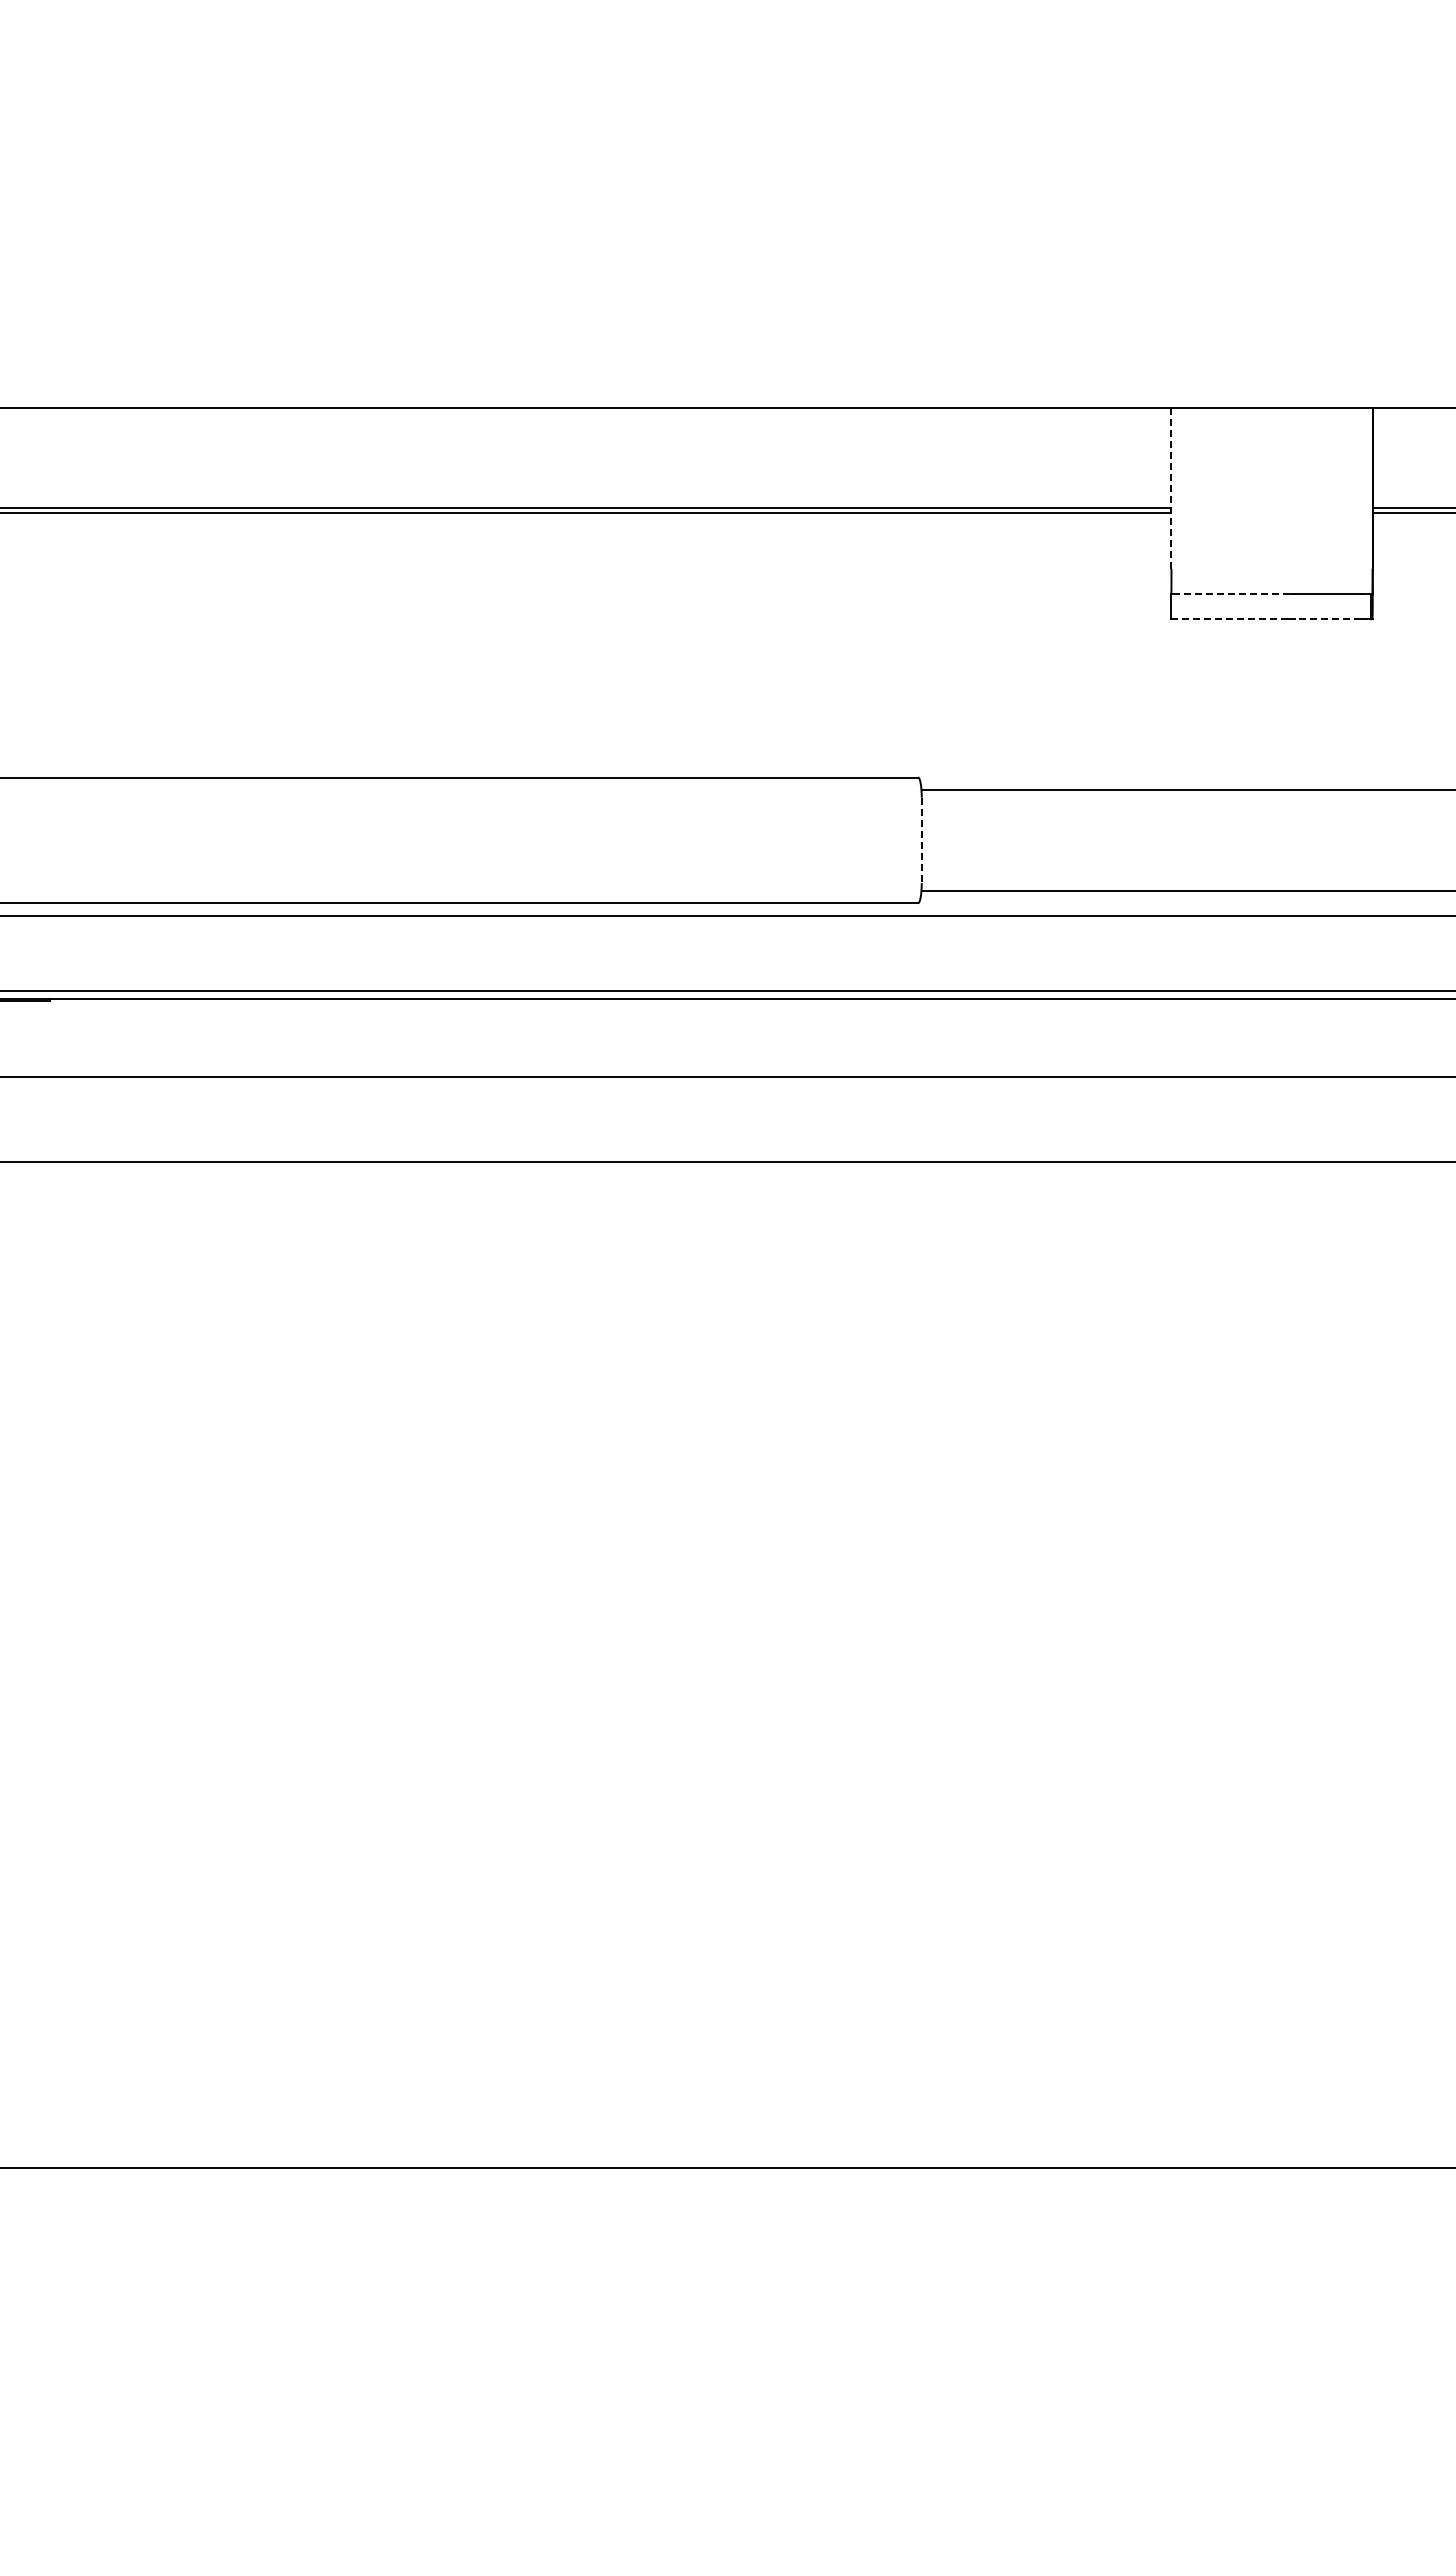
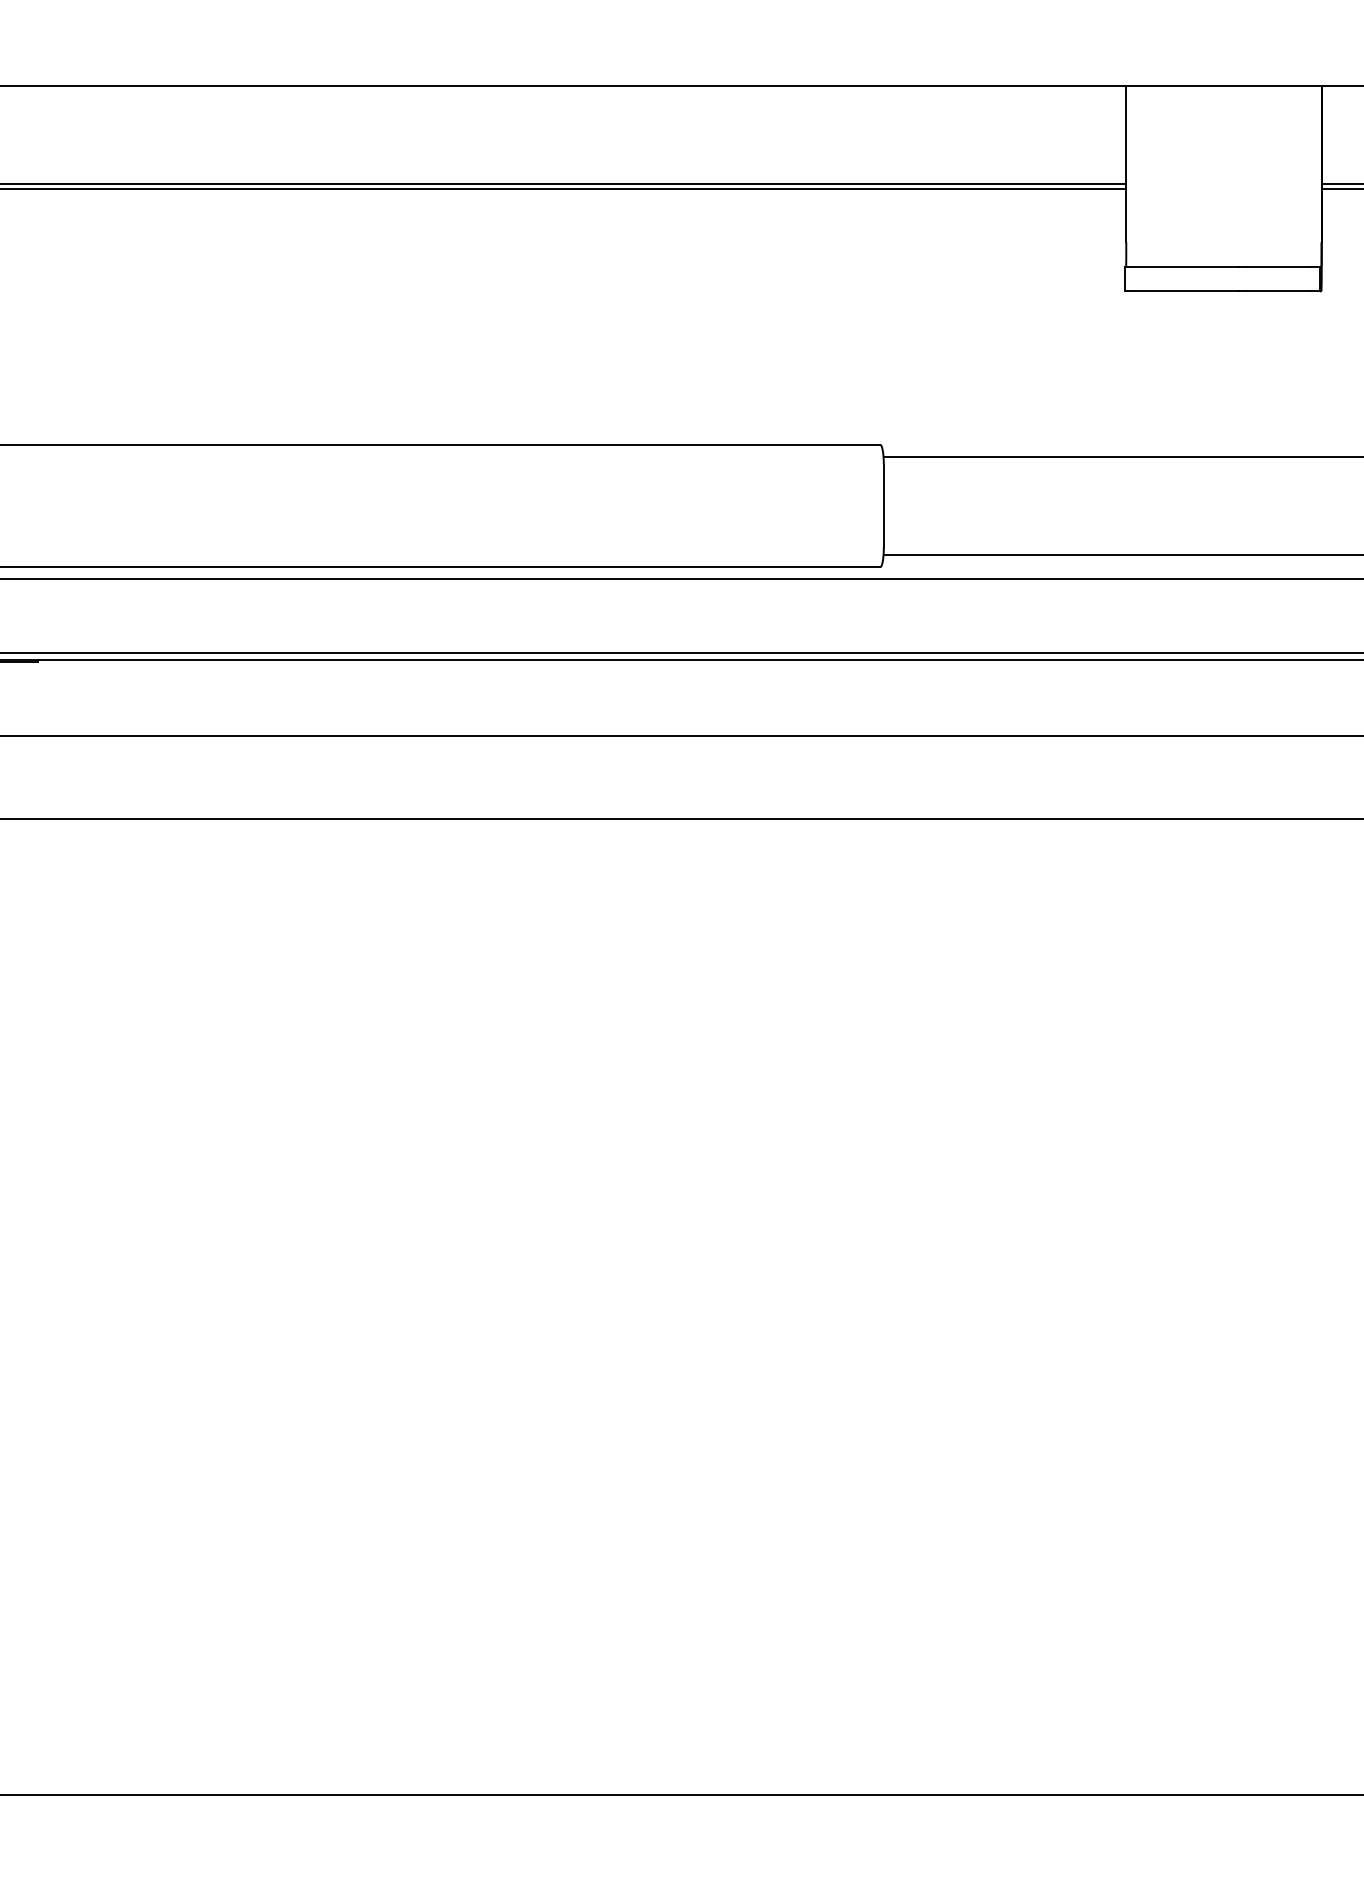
line: (1171, 487) -> (1126, 163), dashed -> solid
line: (1230, 593) -> (1183, 266), dashed -> solid
line: (1229, 619) -> (1182, 291), dashed -> solid
line: (1327, 619) -> (1277, 291), dashed -> solid
line: (921, 840) -> (883, 506), dashed -> solid

